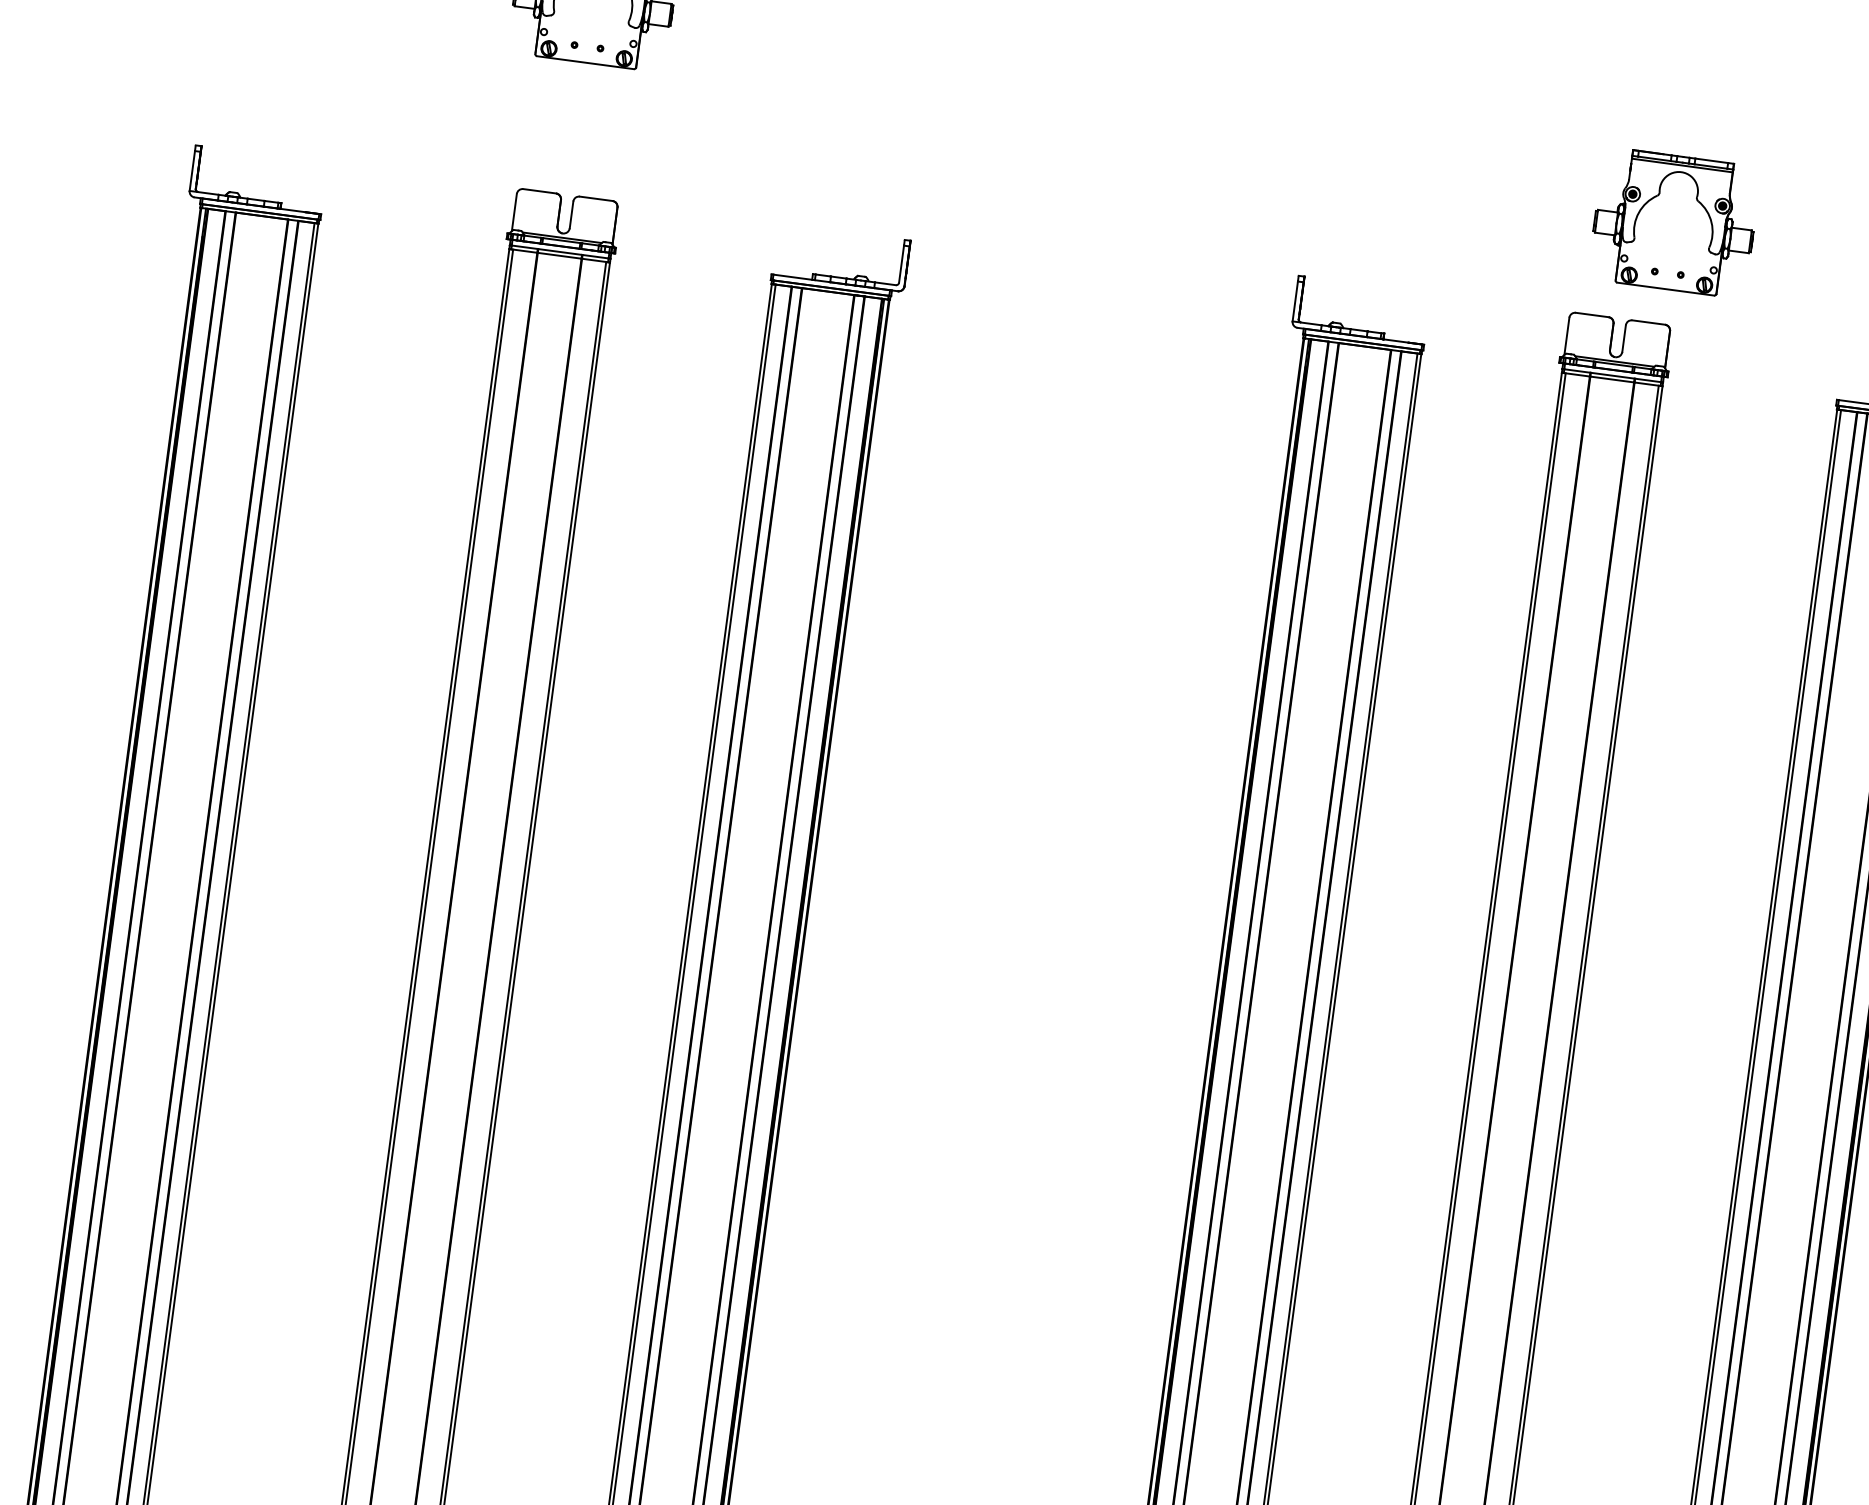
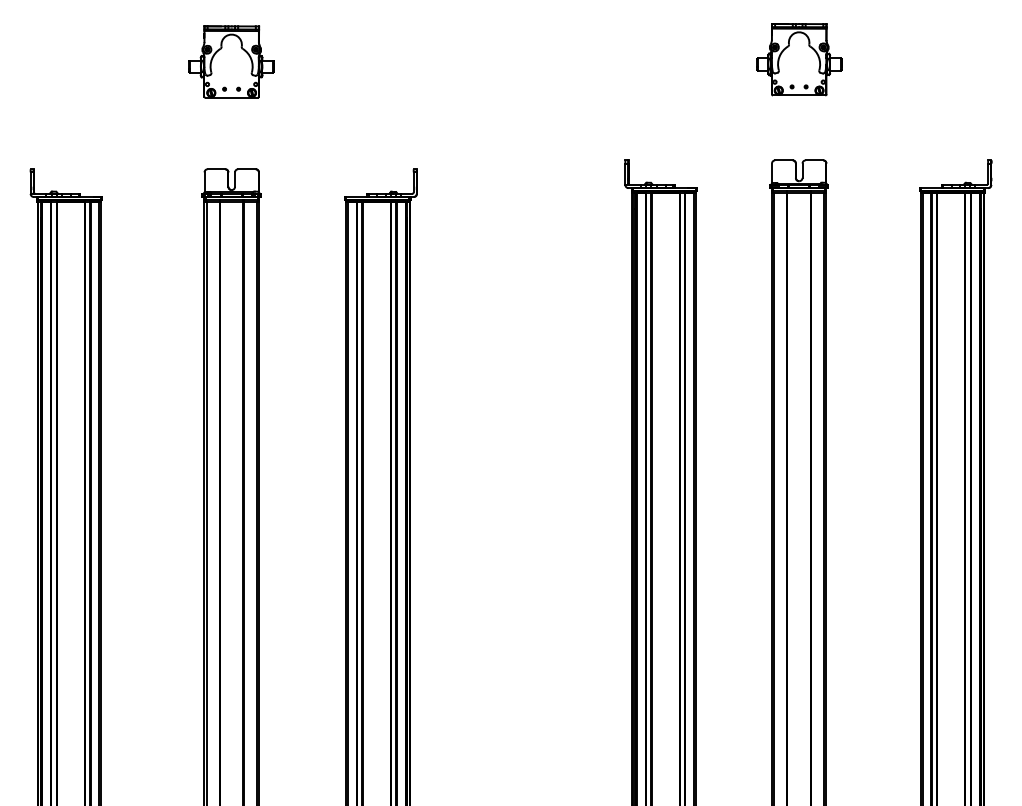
part: (1675, 222) -> (799, 59), moved

